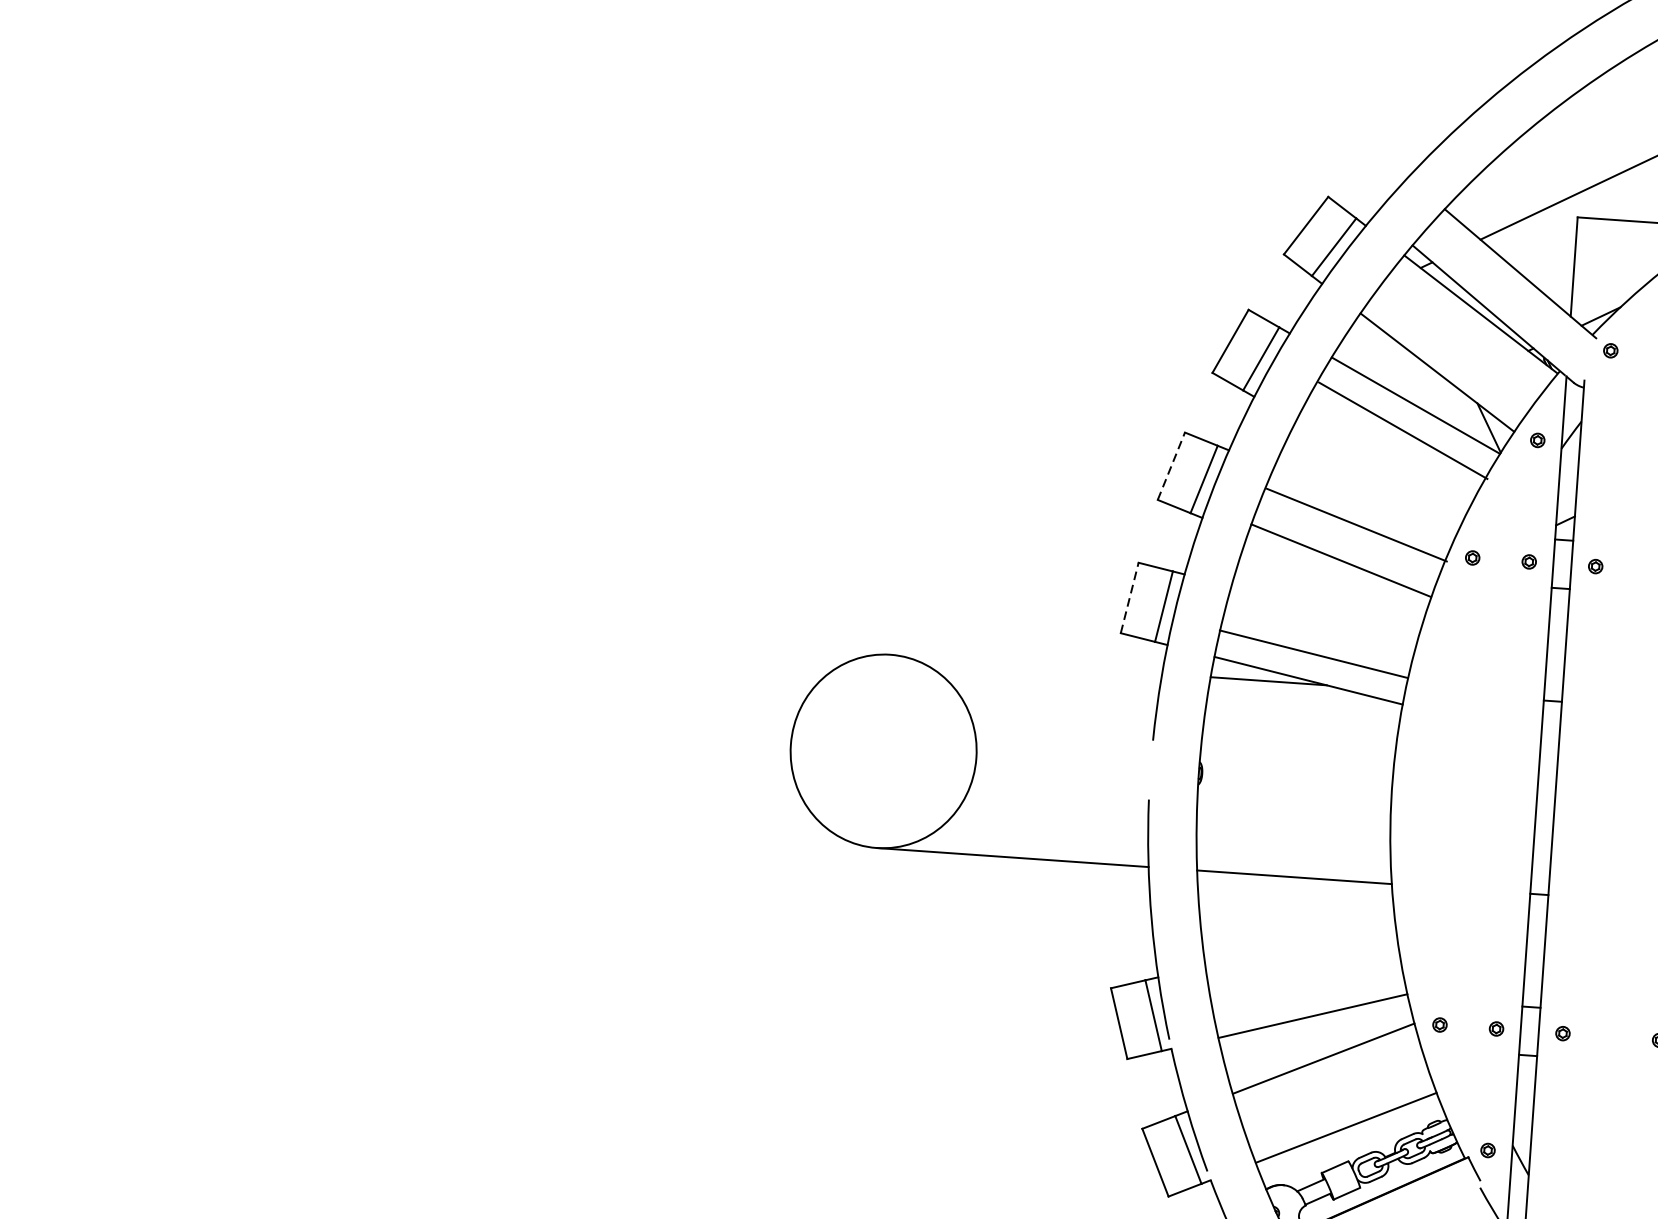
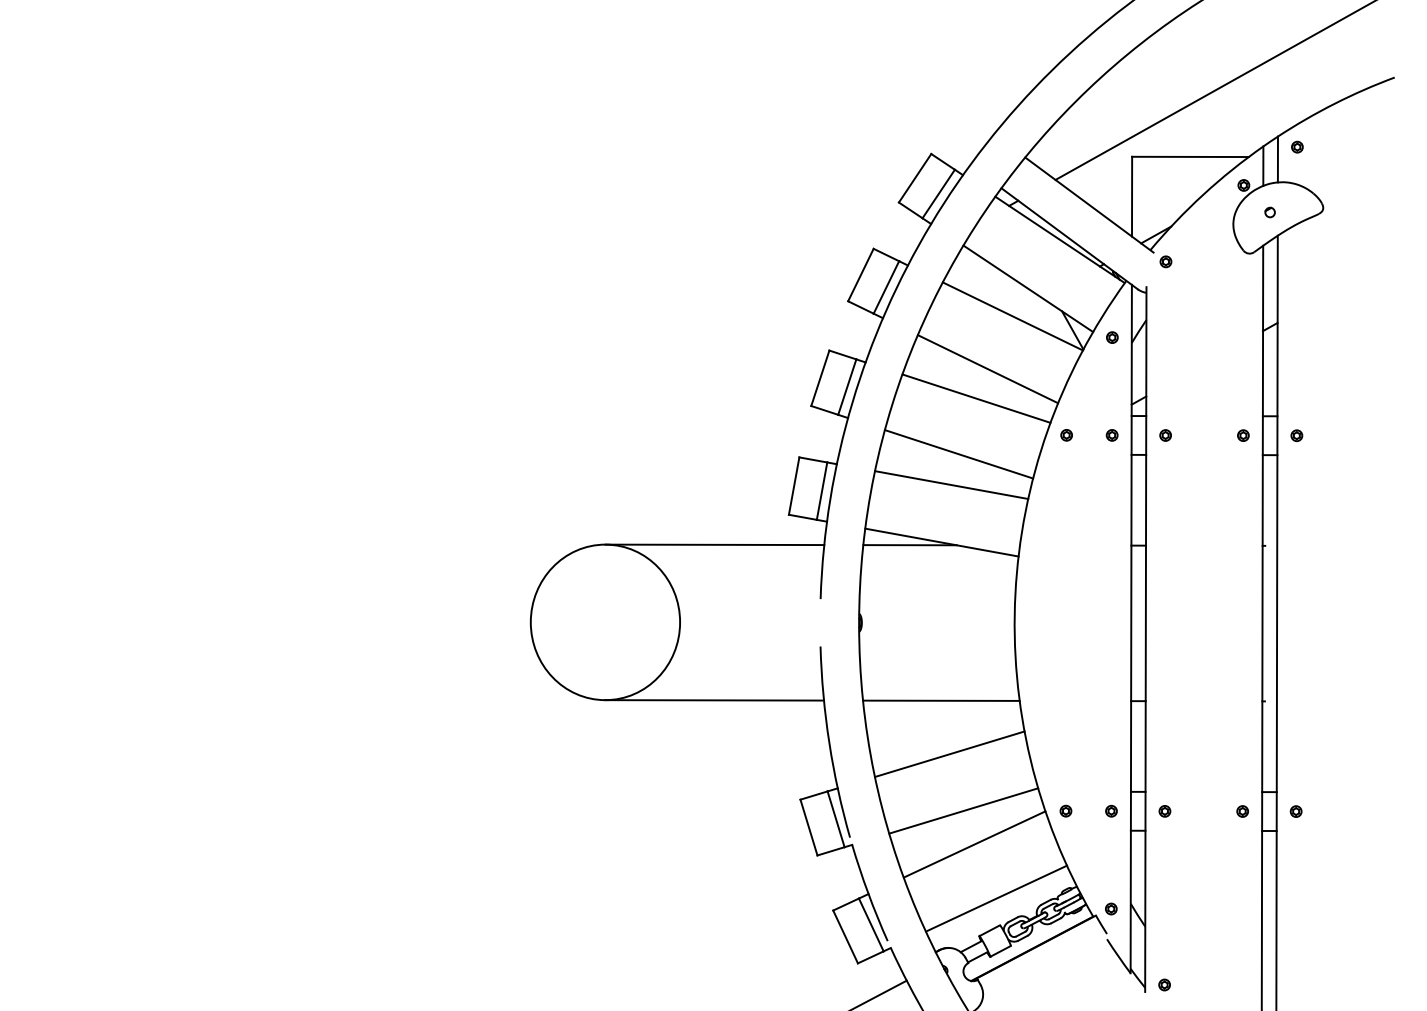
line: (1403, 431) -> (988, 369), moved
line: (1171, 465) -> (820, 377), dashed -> solid
line: (1357, 525) -> (959, 454), moved
line: (1341, 560) -> (976, 398), moved
line: (1130, 597) -> (794, 485), dashed -> solid
line: (1313, 654) -> (951, 485), moved
line: (1025, 663) -> (714, 544), added
line: (1300, 943) -> (949, 753), added

